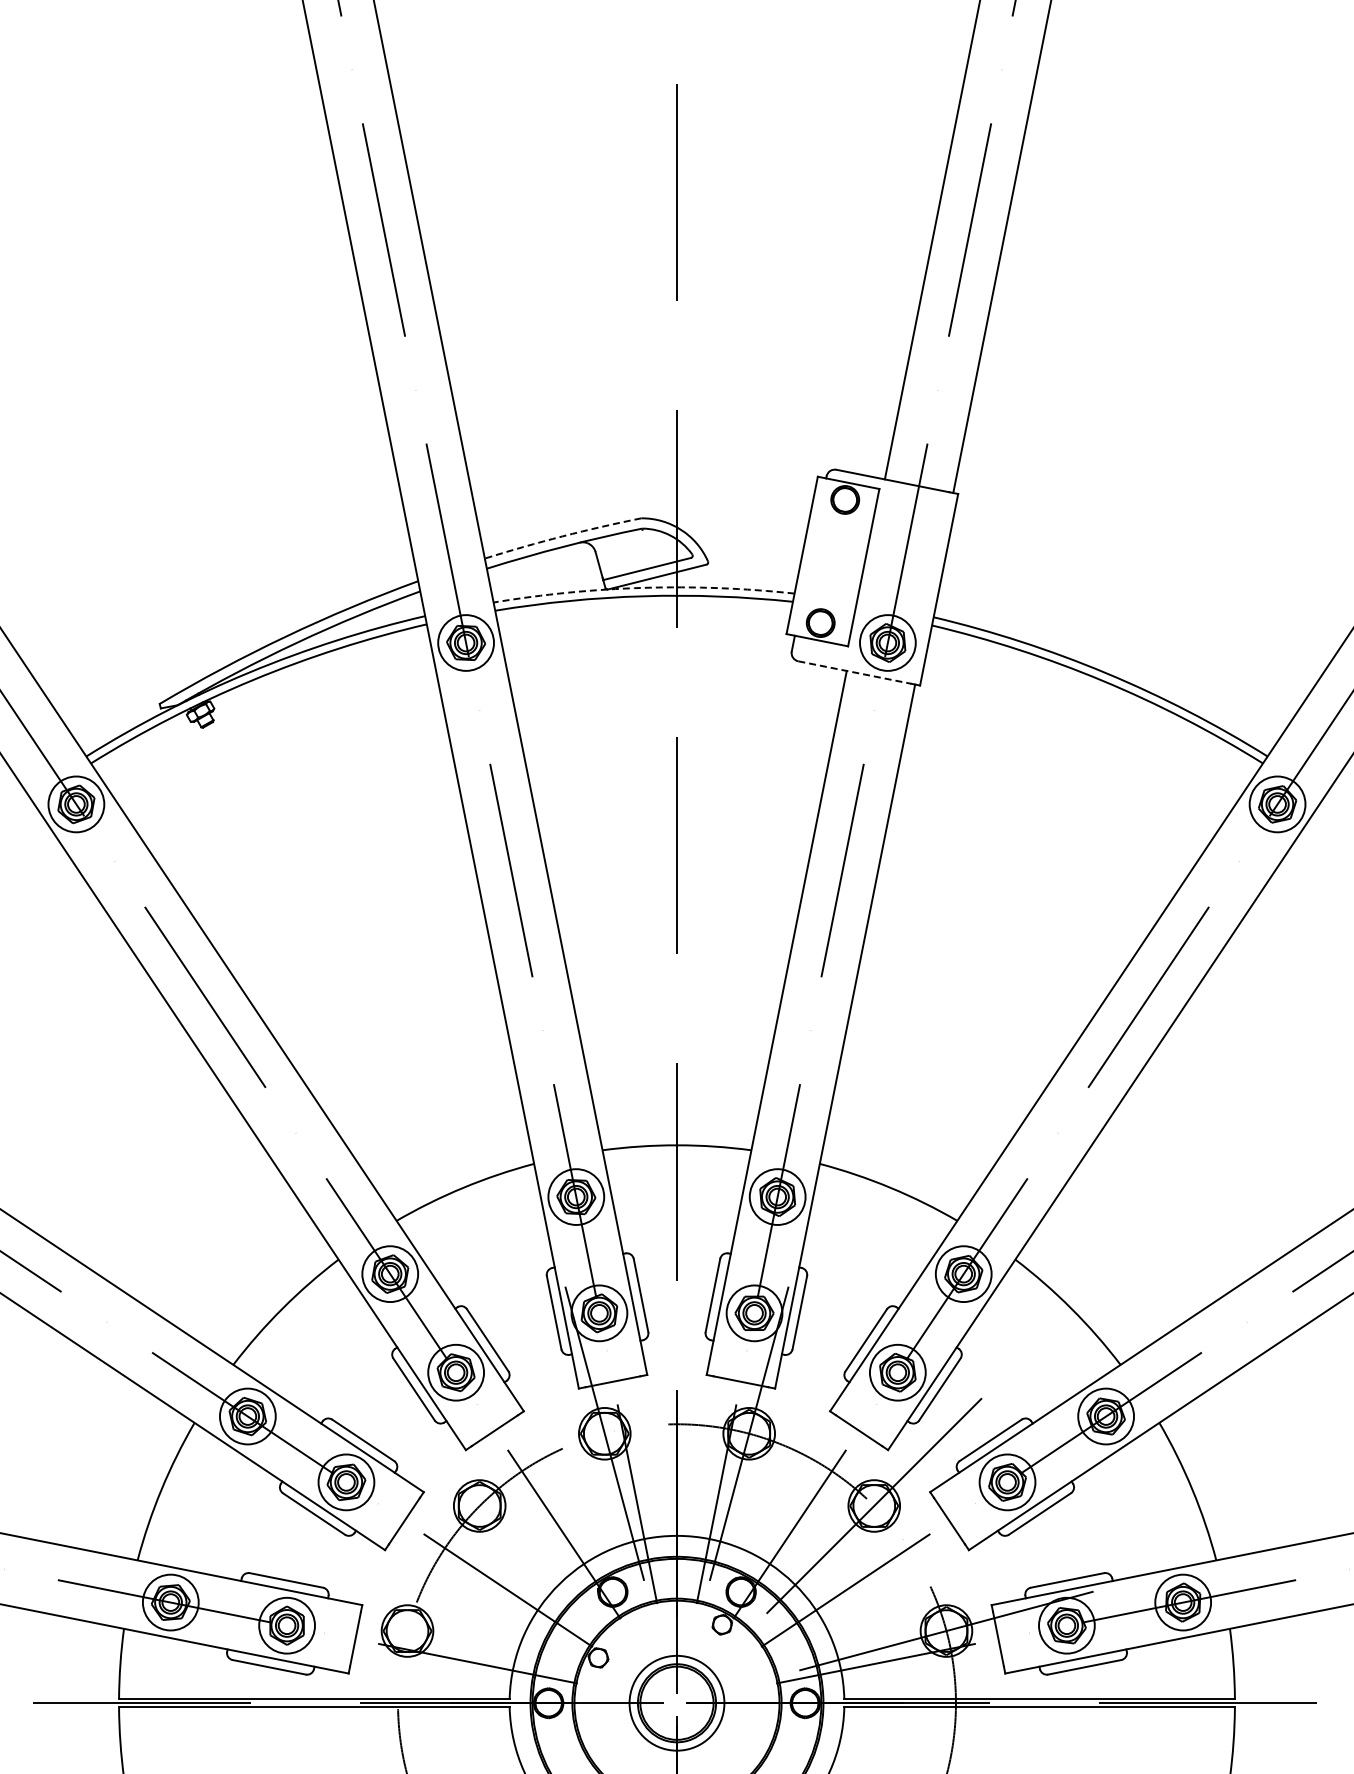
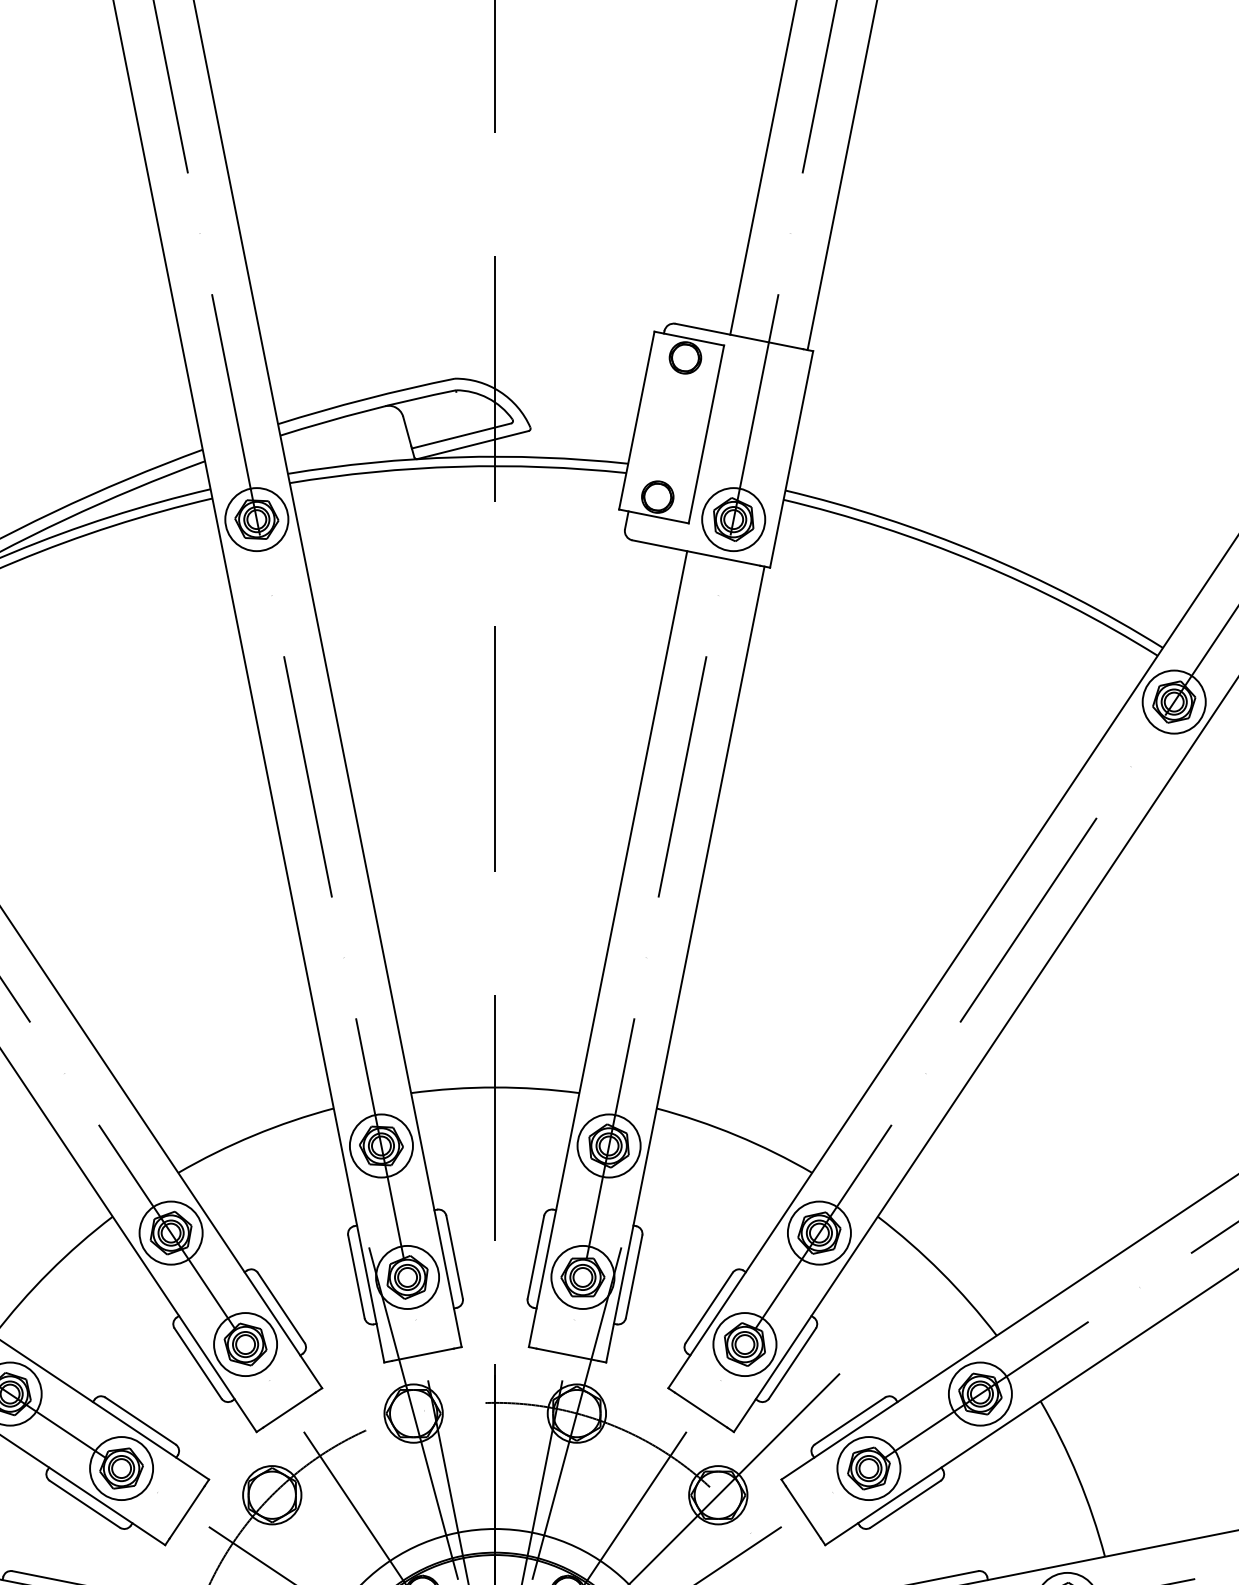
arc: (562, 536) -> (365, 399), dashed -> solid
arc: (643, 587) -> (457, 456), dashed -> solid
line: (854, 672) -> (695, 552), dashed -> solid

